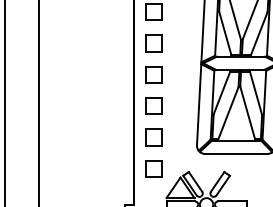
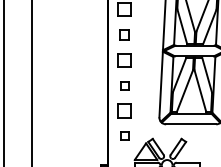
part: (153, 43) -> (124, 34), size x0.7
part: (153, 105) -> (124, 85), size x0.6
part: (153, 168) -> (124, 136), size x0.6

